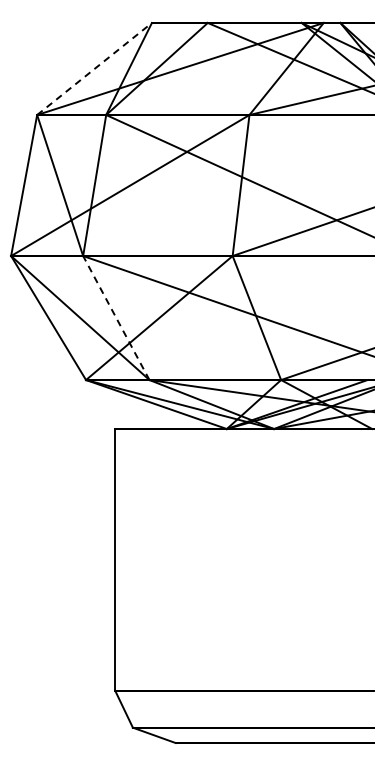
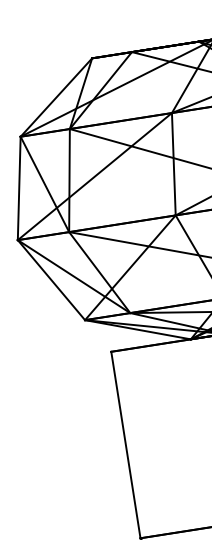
line: (94, 69) -> (56, 97), dashed -> solid
line: (116, 317) -> (99, 272), dashed -> solid

